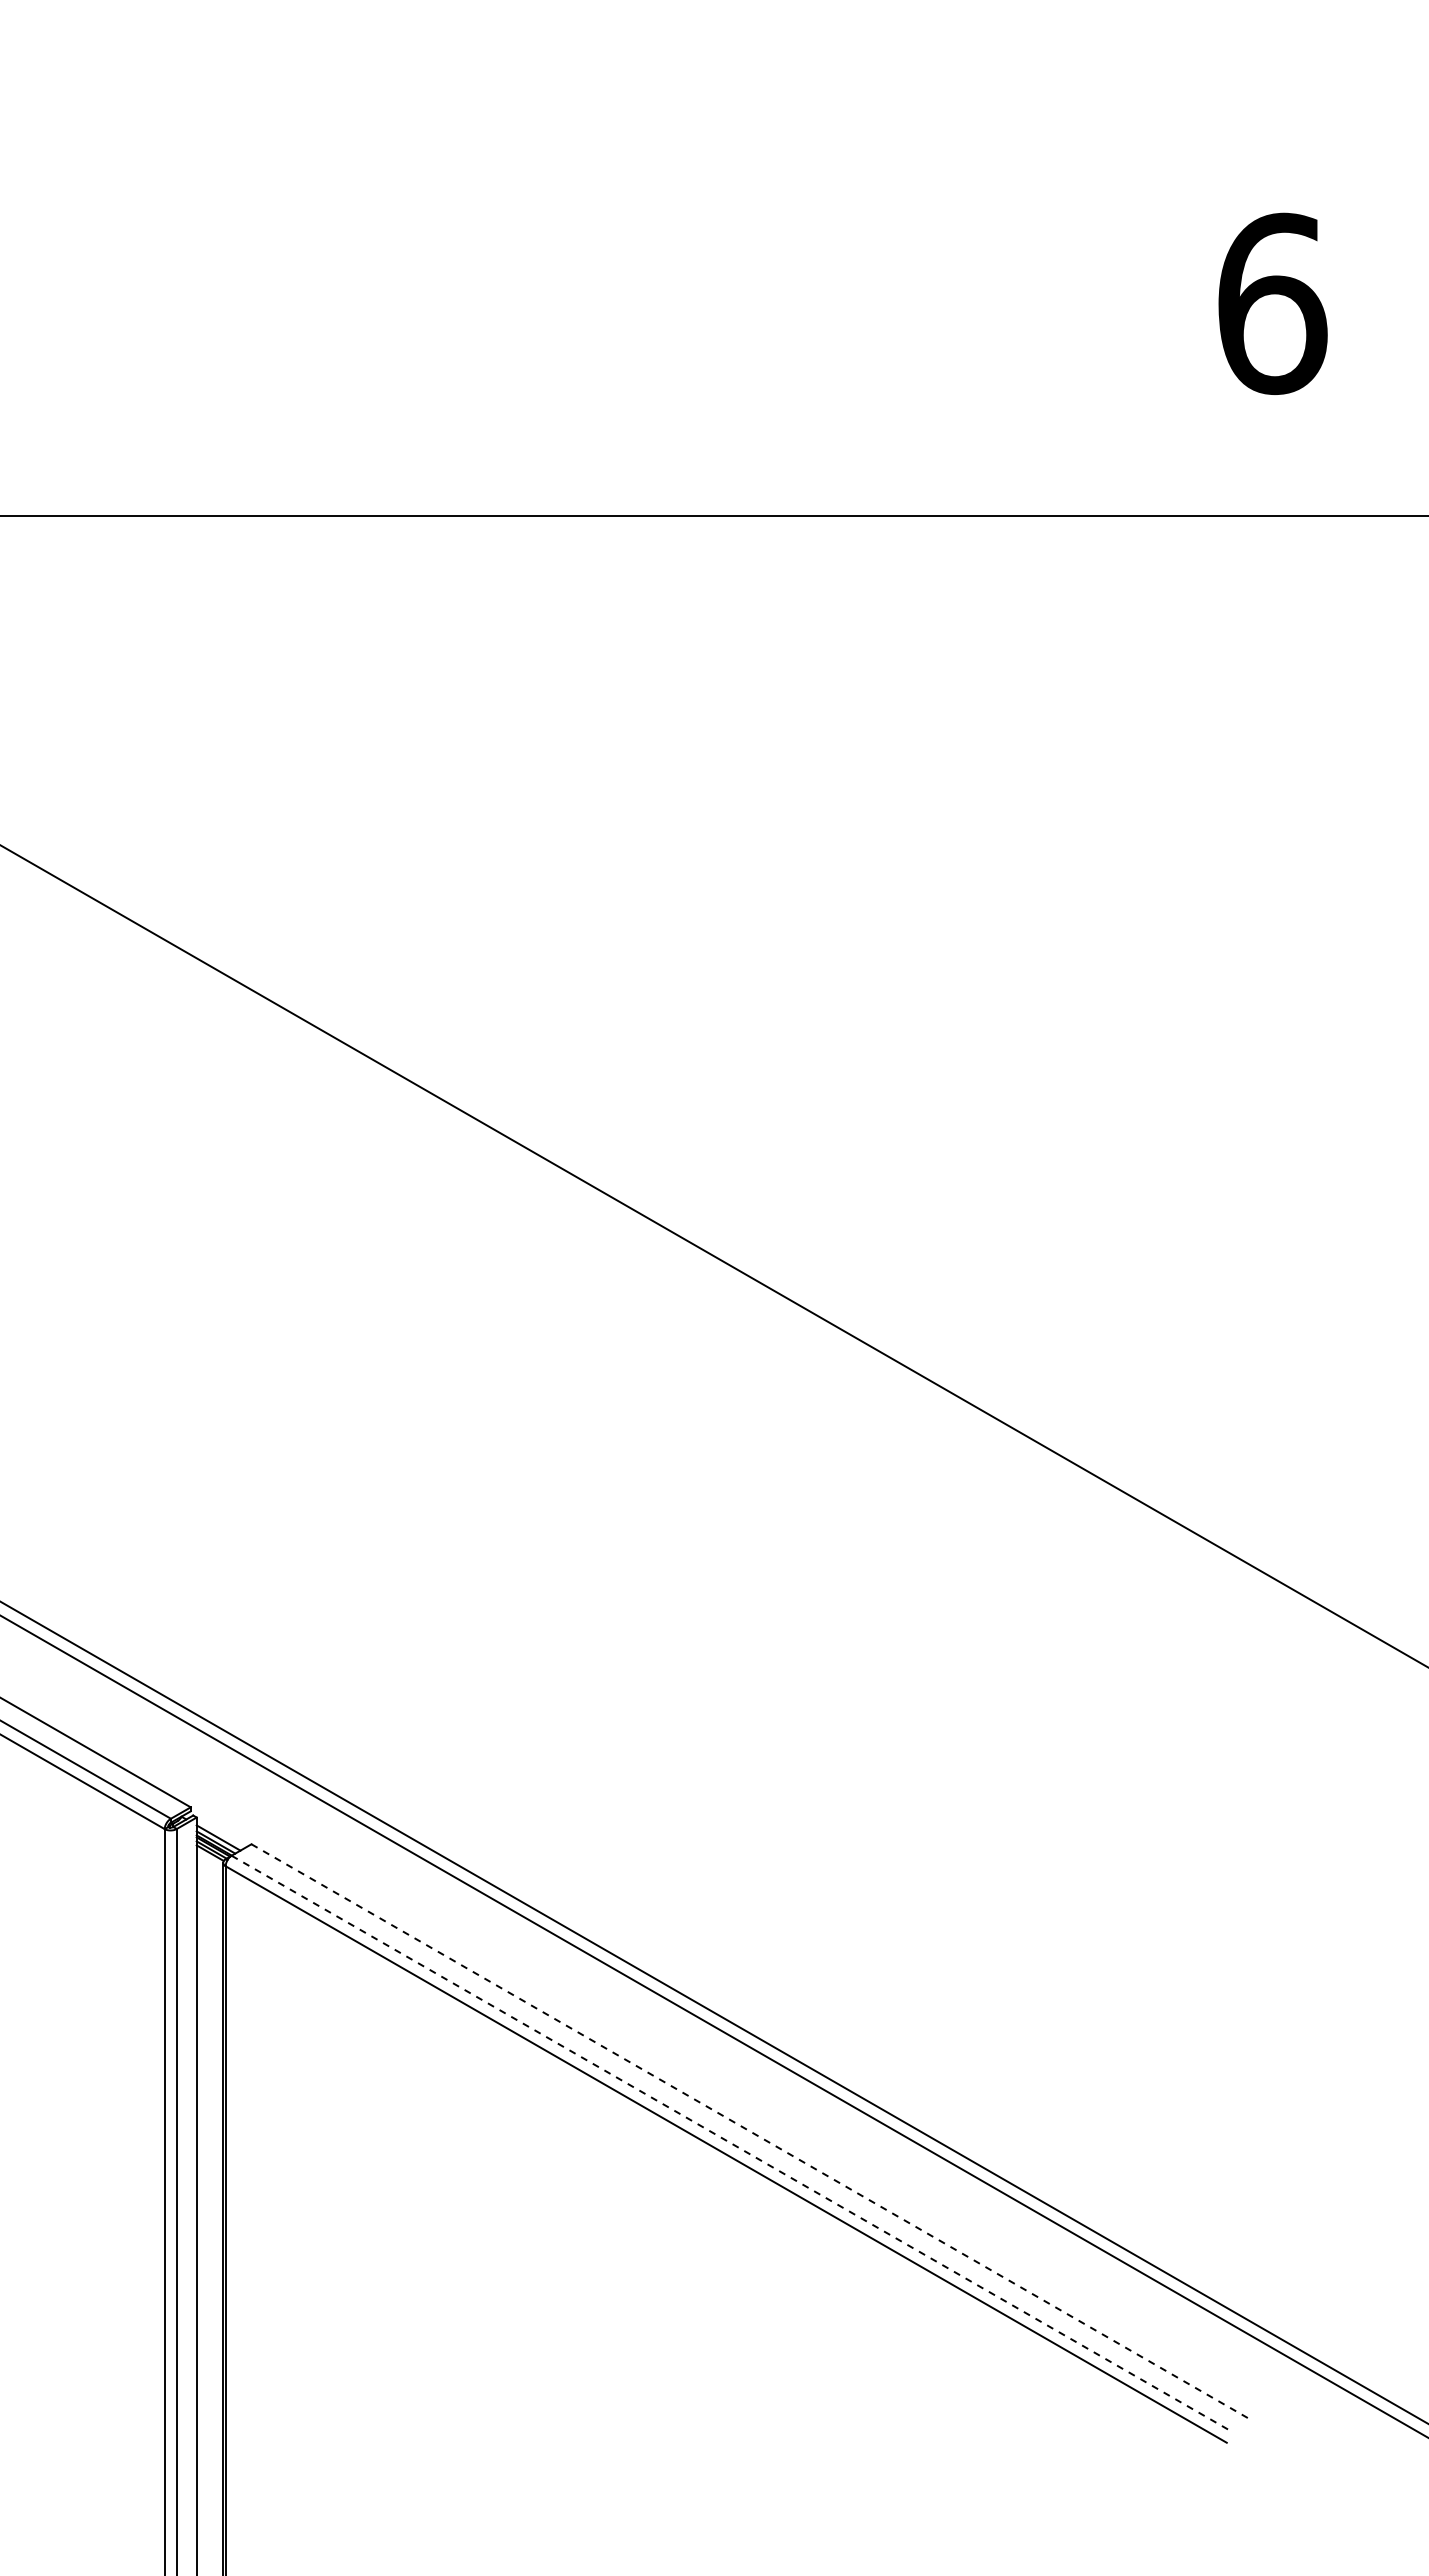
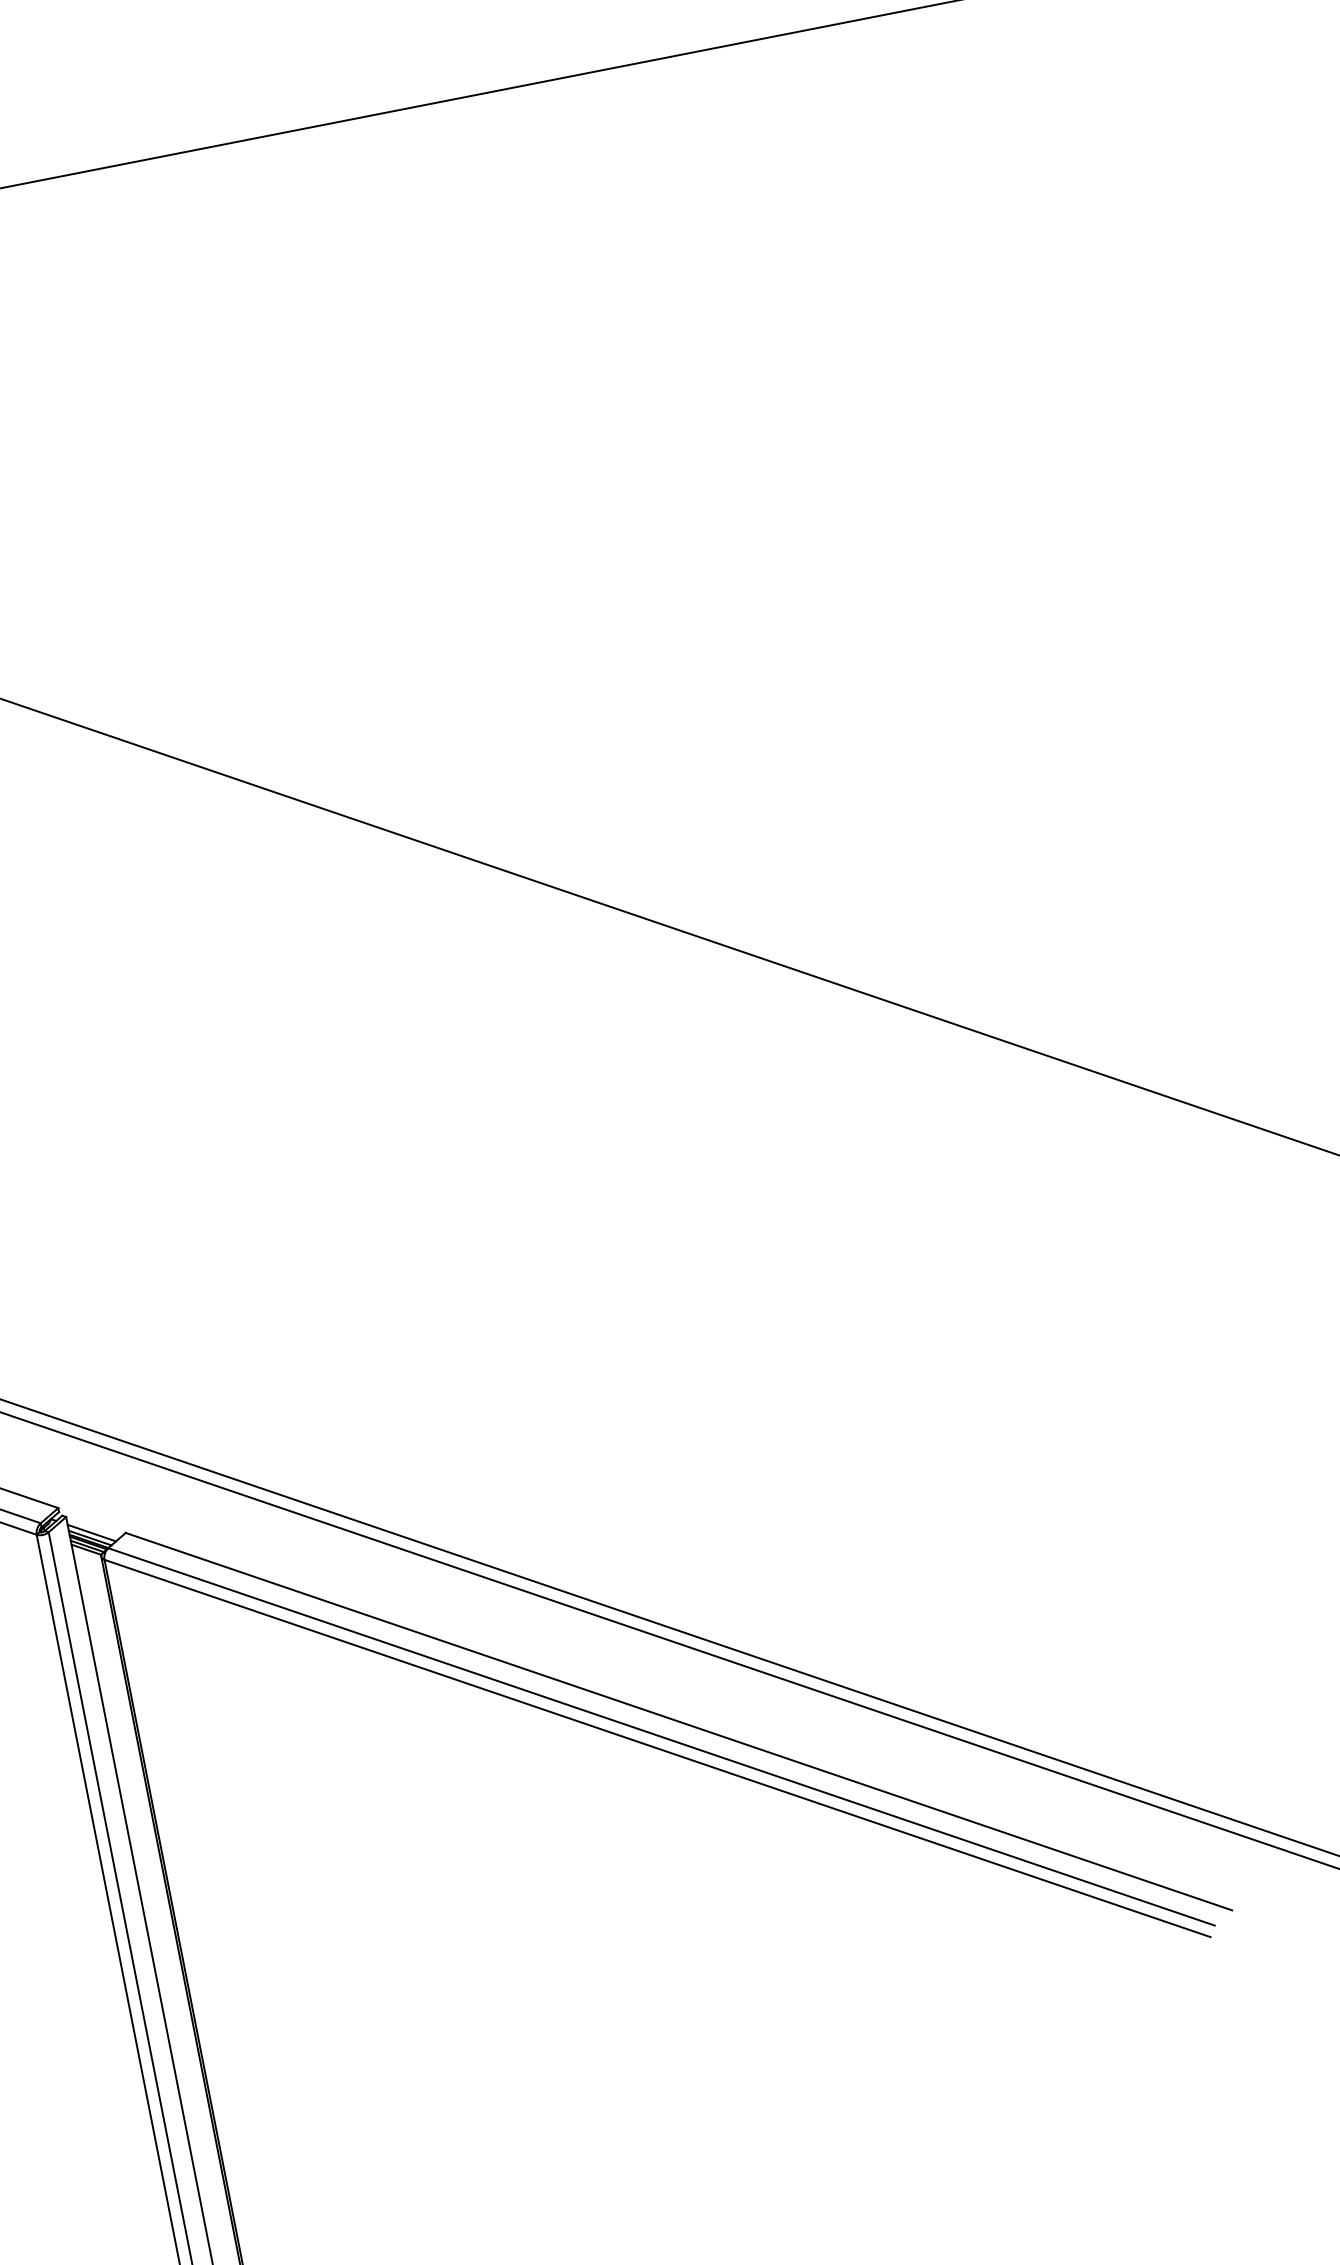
line: (752, 2132) -> (679, 1721), dashed -> solid
line: (732, 2144) -> (661, 1737), dashed -> solid

